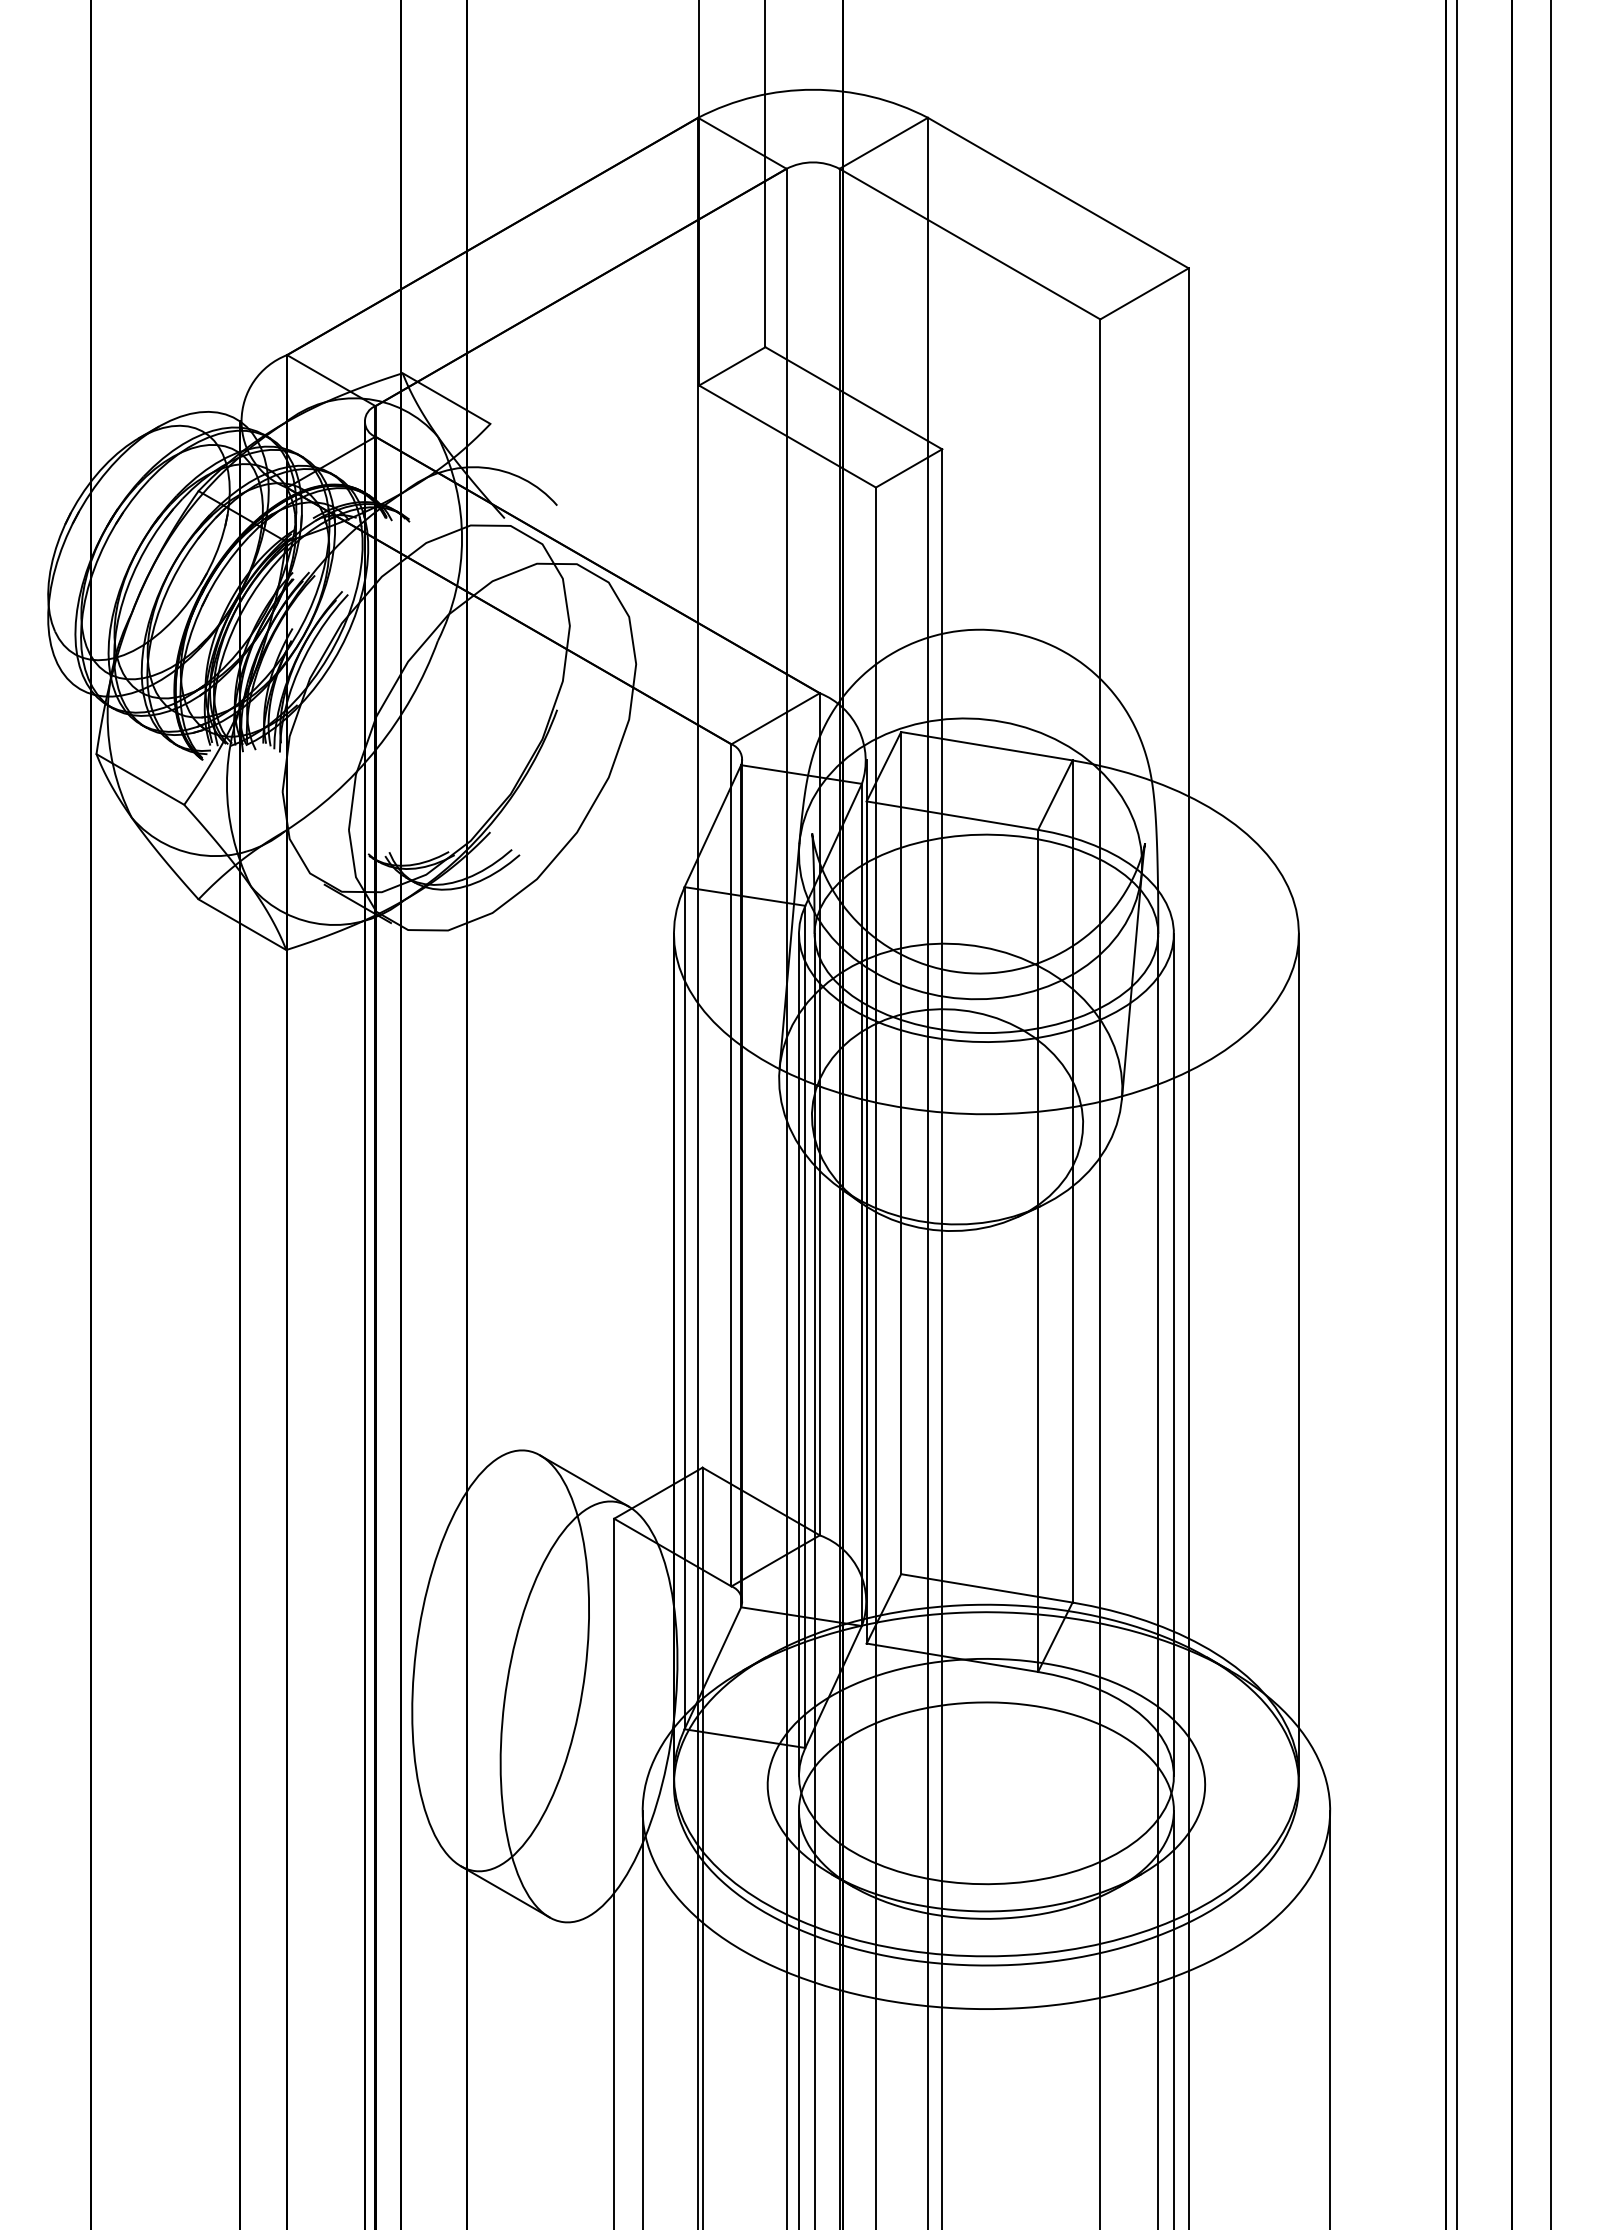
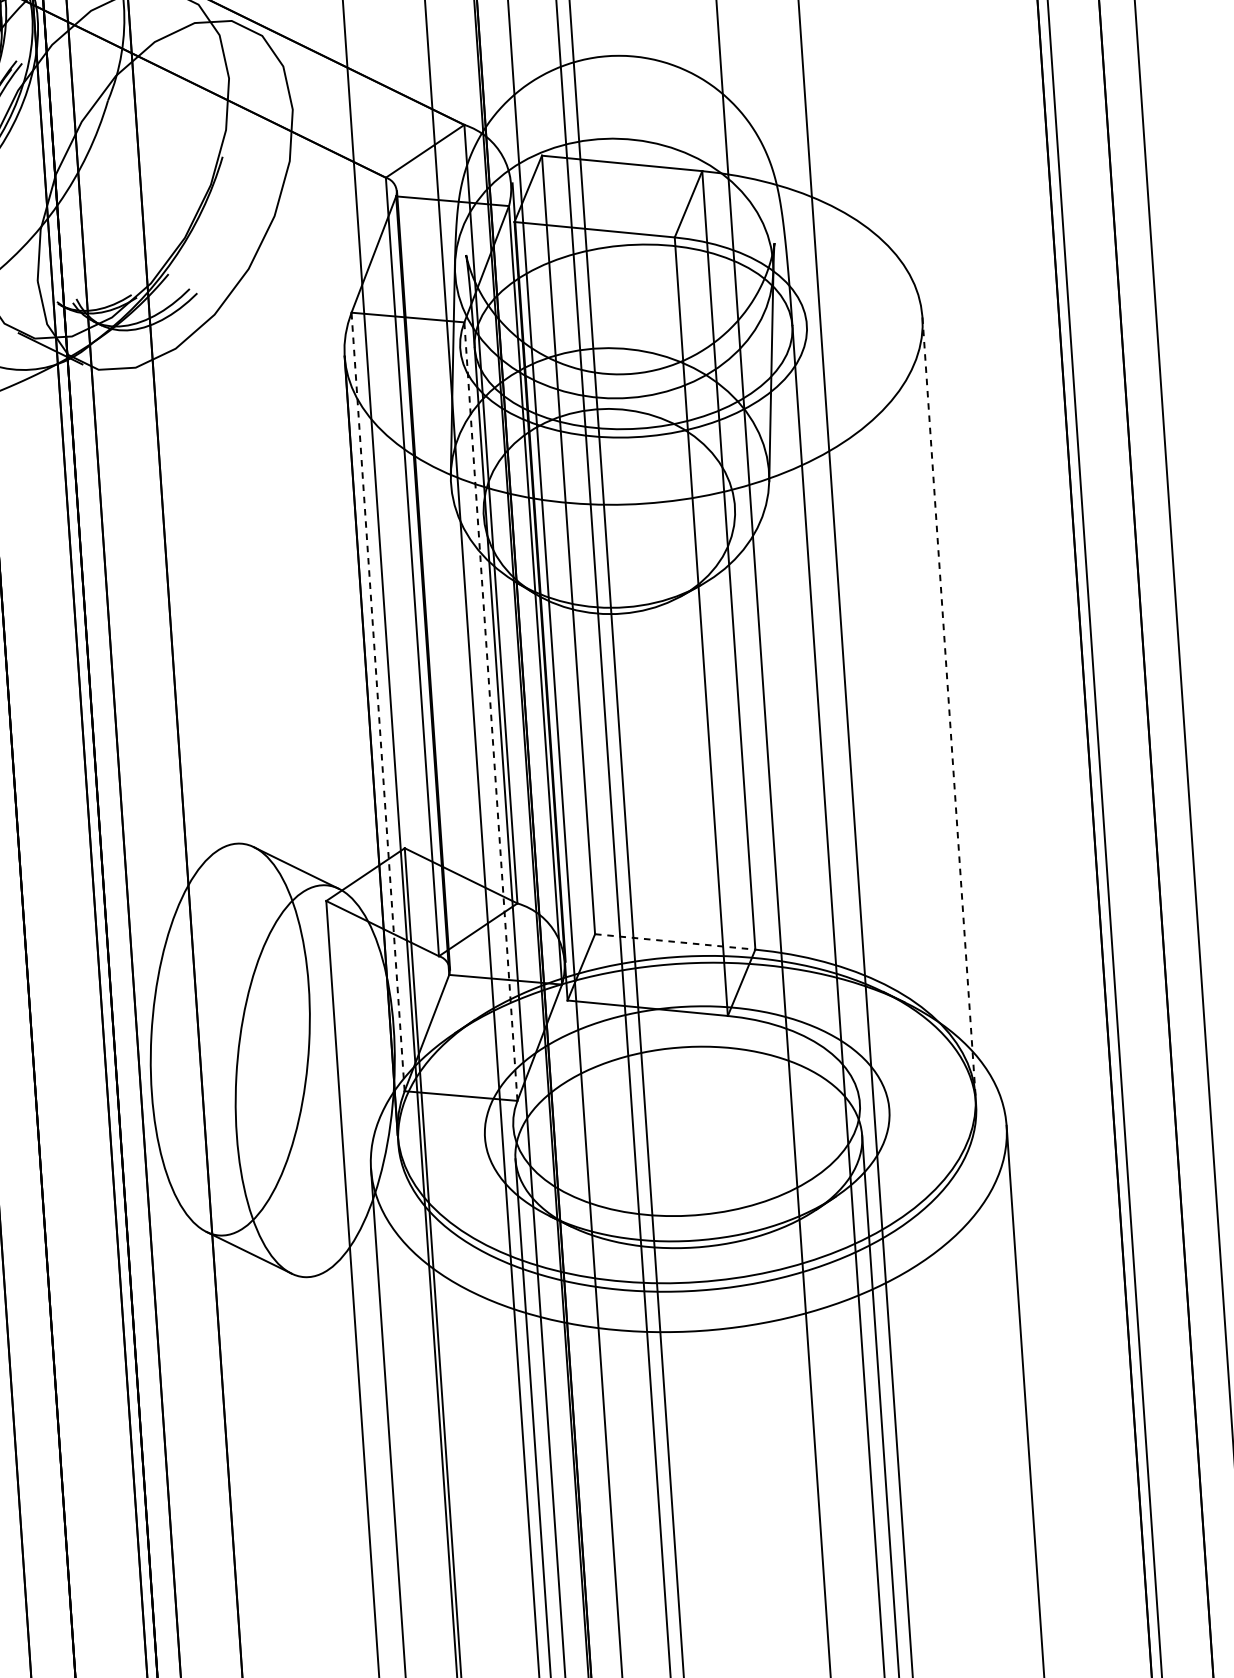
line: (684, 1307) -> (377, 701), solid -> dashed
line: (805, 1326) -> (491, 711), solid -> dashed
line: (798, 1354) -> (486, 737), removed
line: (1173, 1354) -> (833, 713), removed
line: (1298, 1354) -> (948, 706), solid -> dashed
line: (986, 1588) -> (674, 942), solid -> dashed

